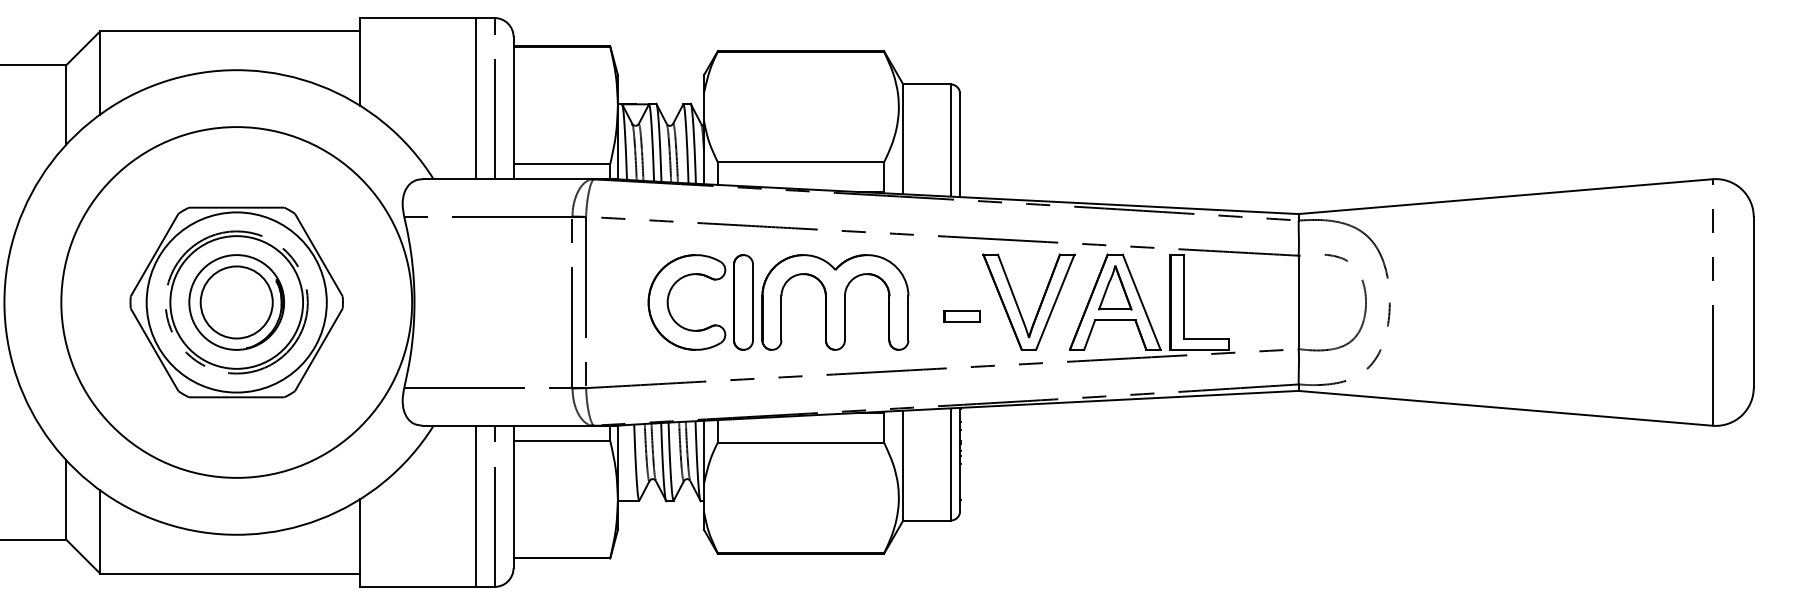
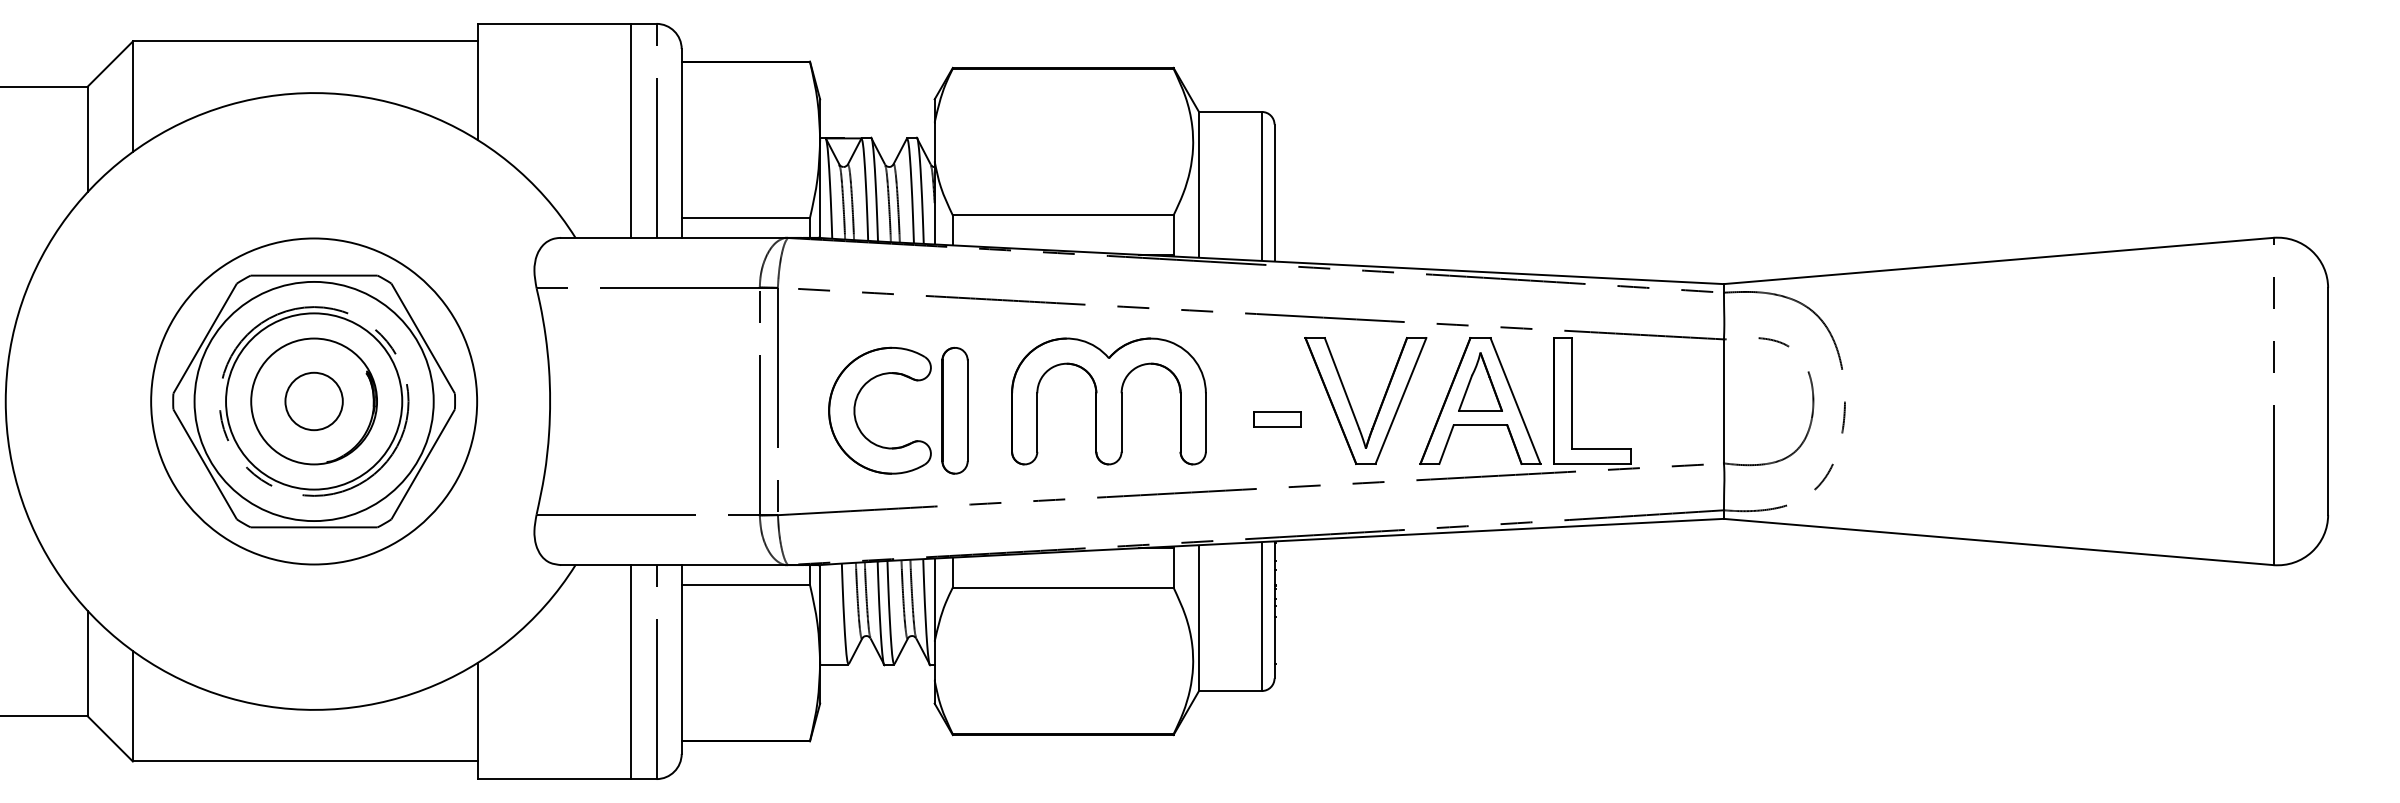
part: (710, 279) -> (911, 380), moved
circle: (236, 302) -> (313, 401), size x0.6
circle: (236, 302) -> (313, 401), size x0.7

